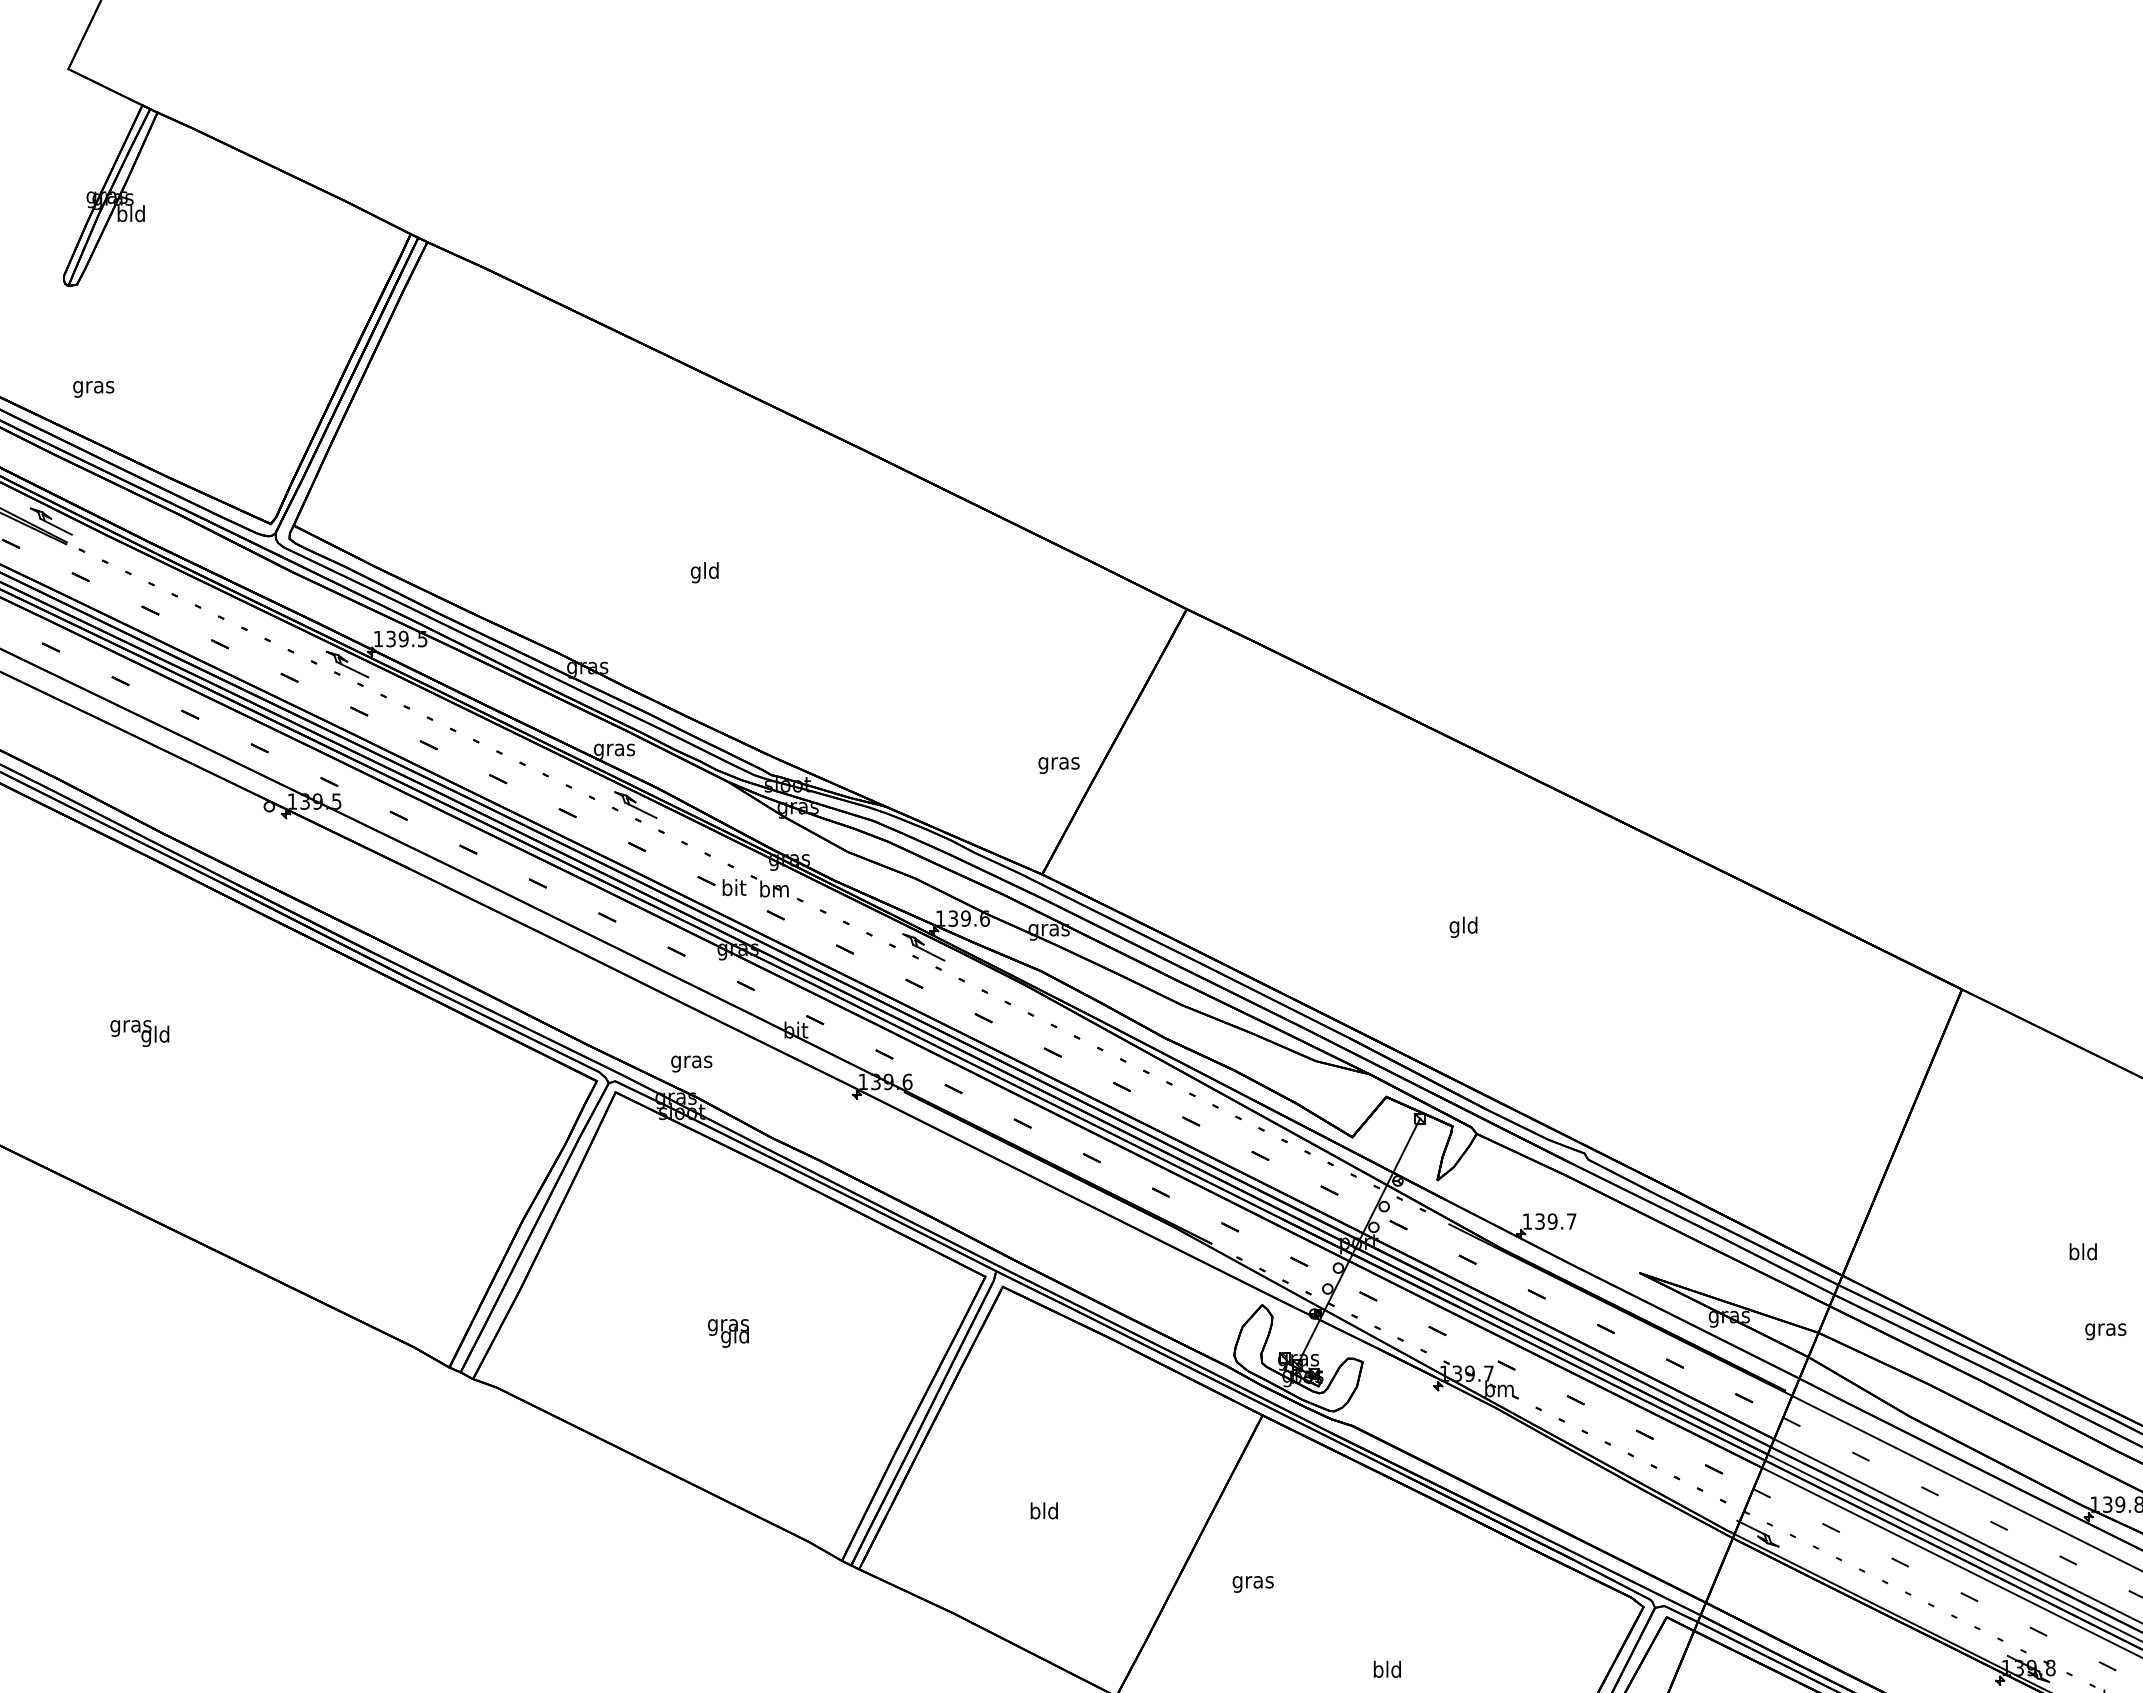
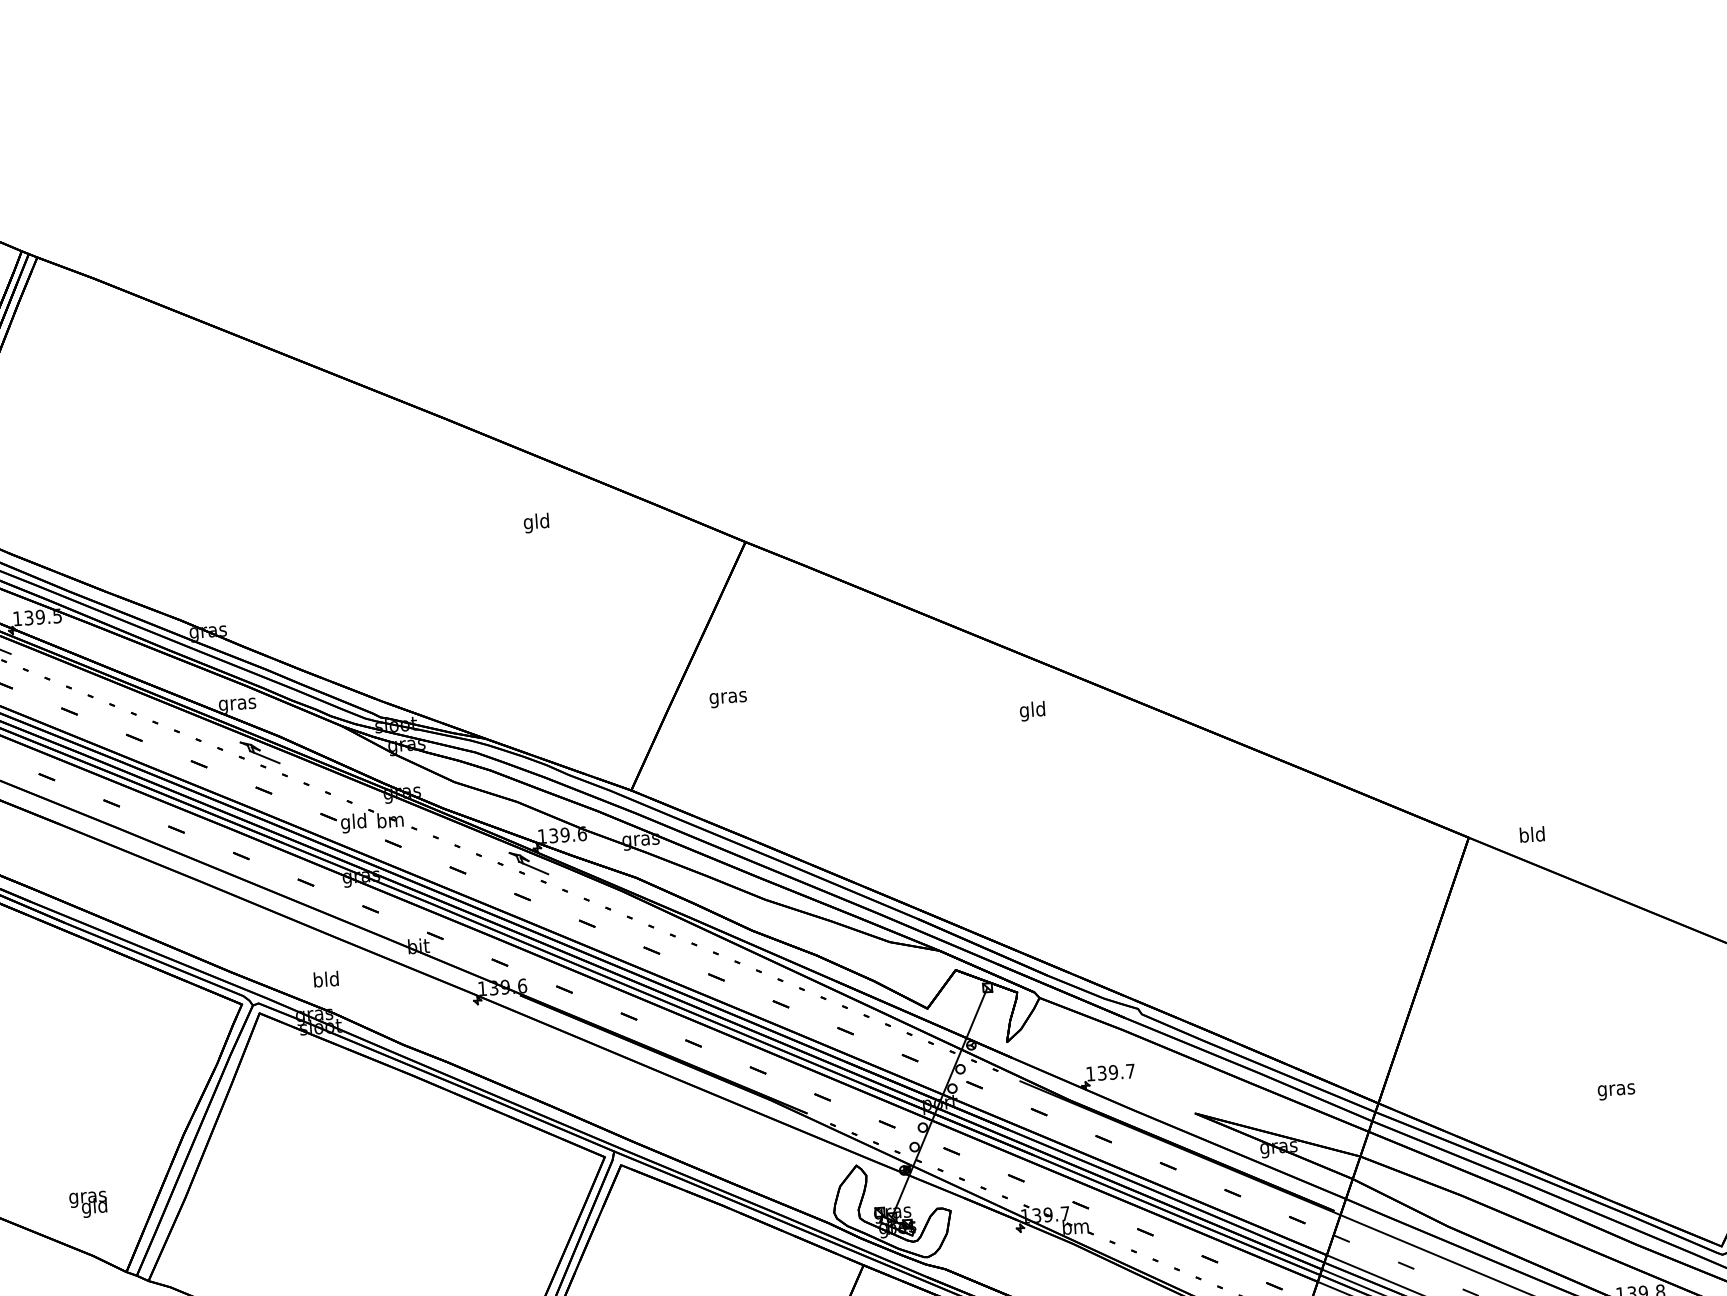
text: (704, 572) -> (536, 523), moved
text: (1058, 765) -> (727, 699), moved
text: (733, 889) -> (353, 823), bit -> gld
text: (1463, 926) -> (1032, 710), moved
text: (691, 1061) -> (326, 980), gras -> bld
text: (2082, 1251) -> (1531, 834), moved
text: (2105, 1331) -> (1616, 1091), moved
text: (728, 1333) -> (88, 1204), moved

